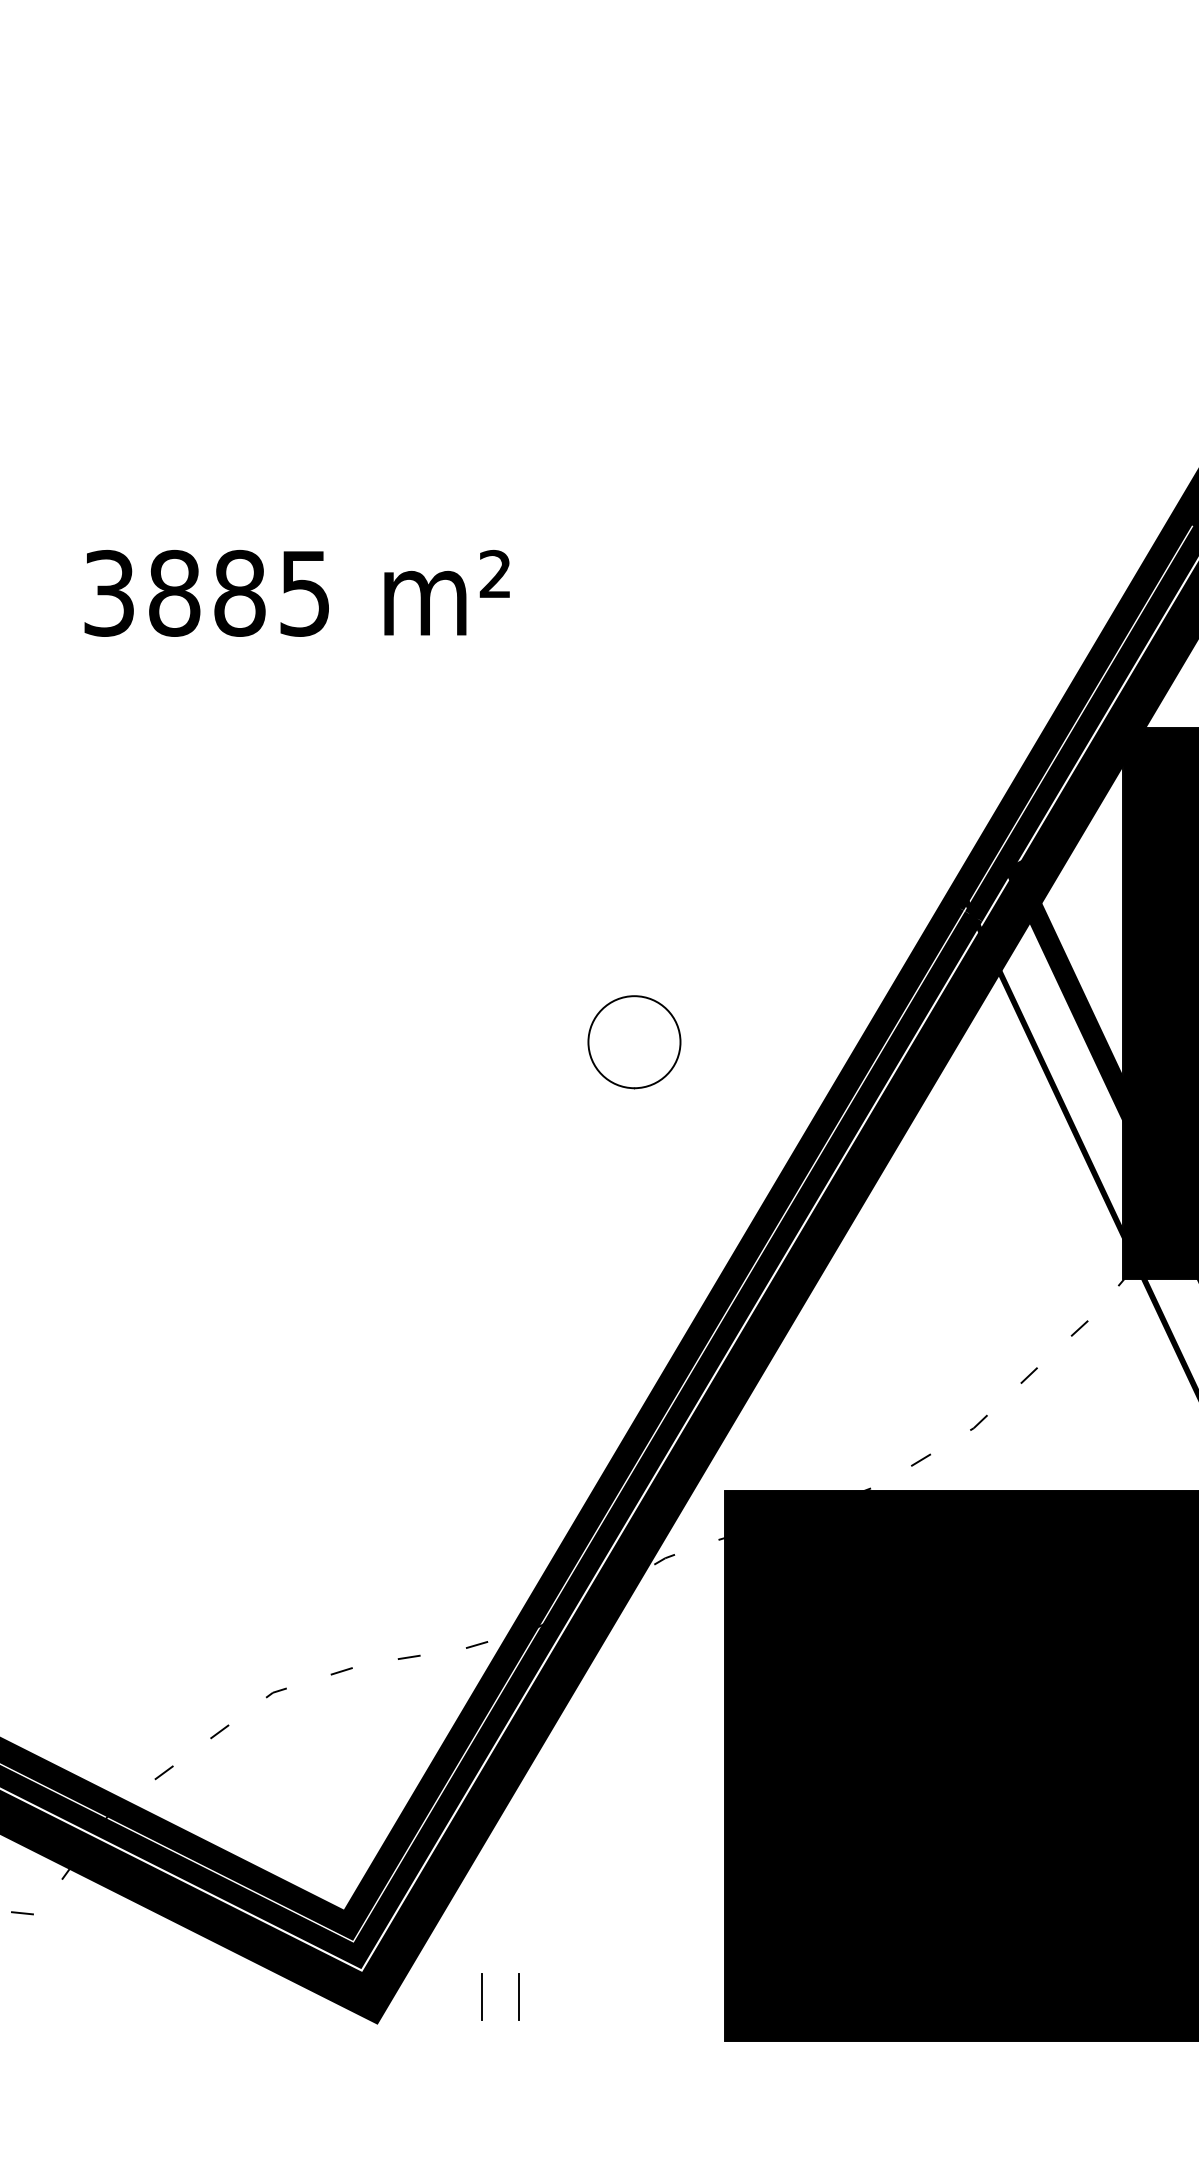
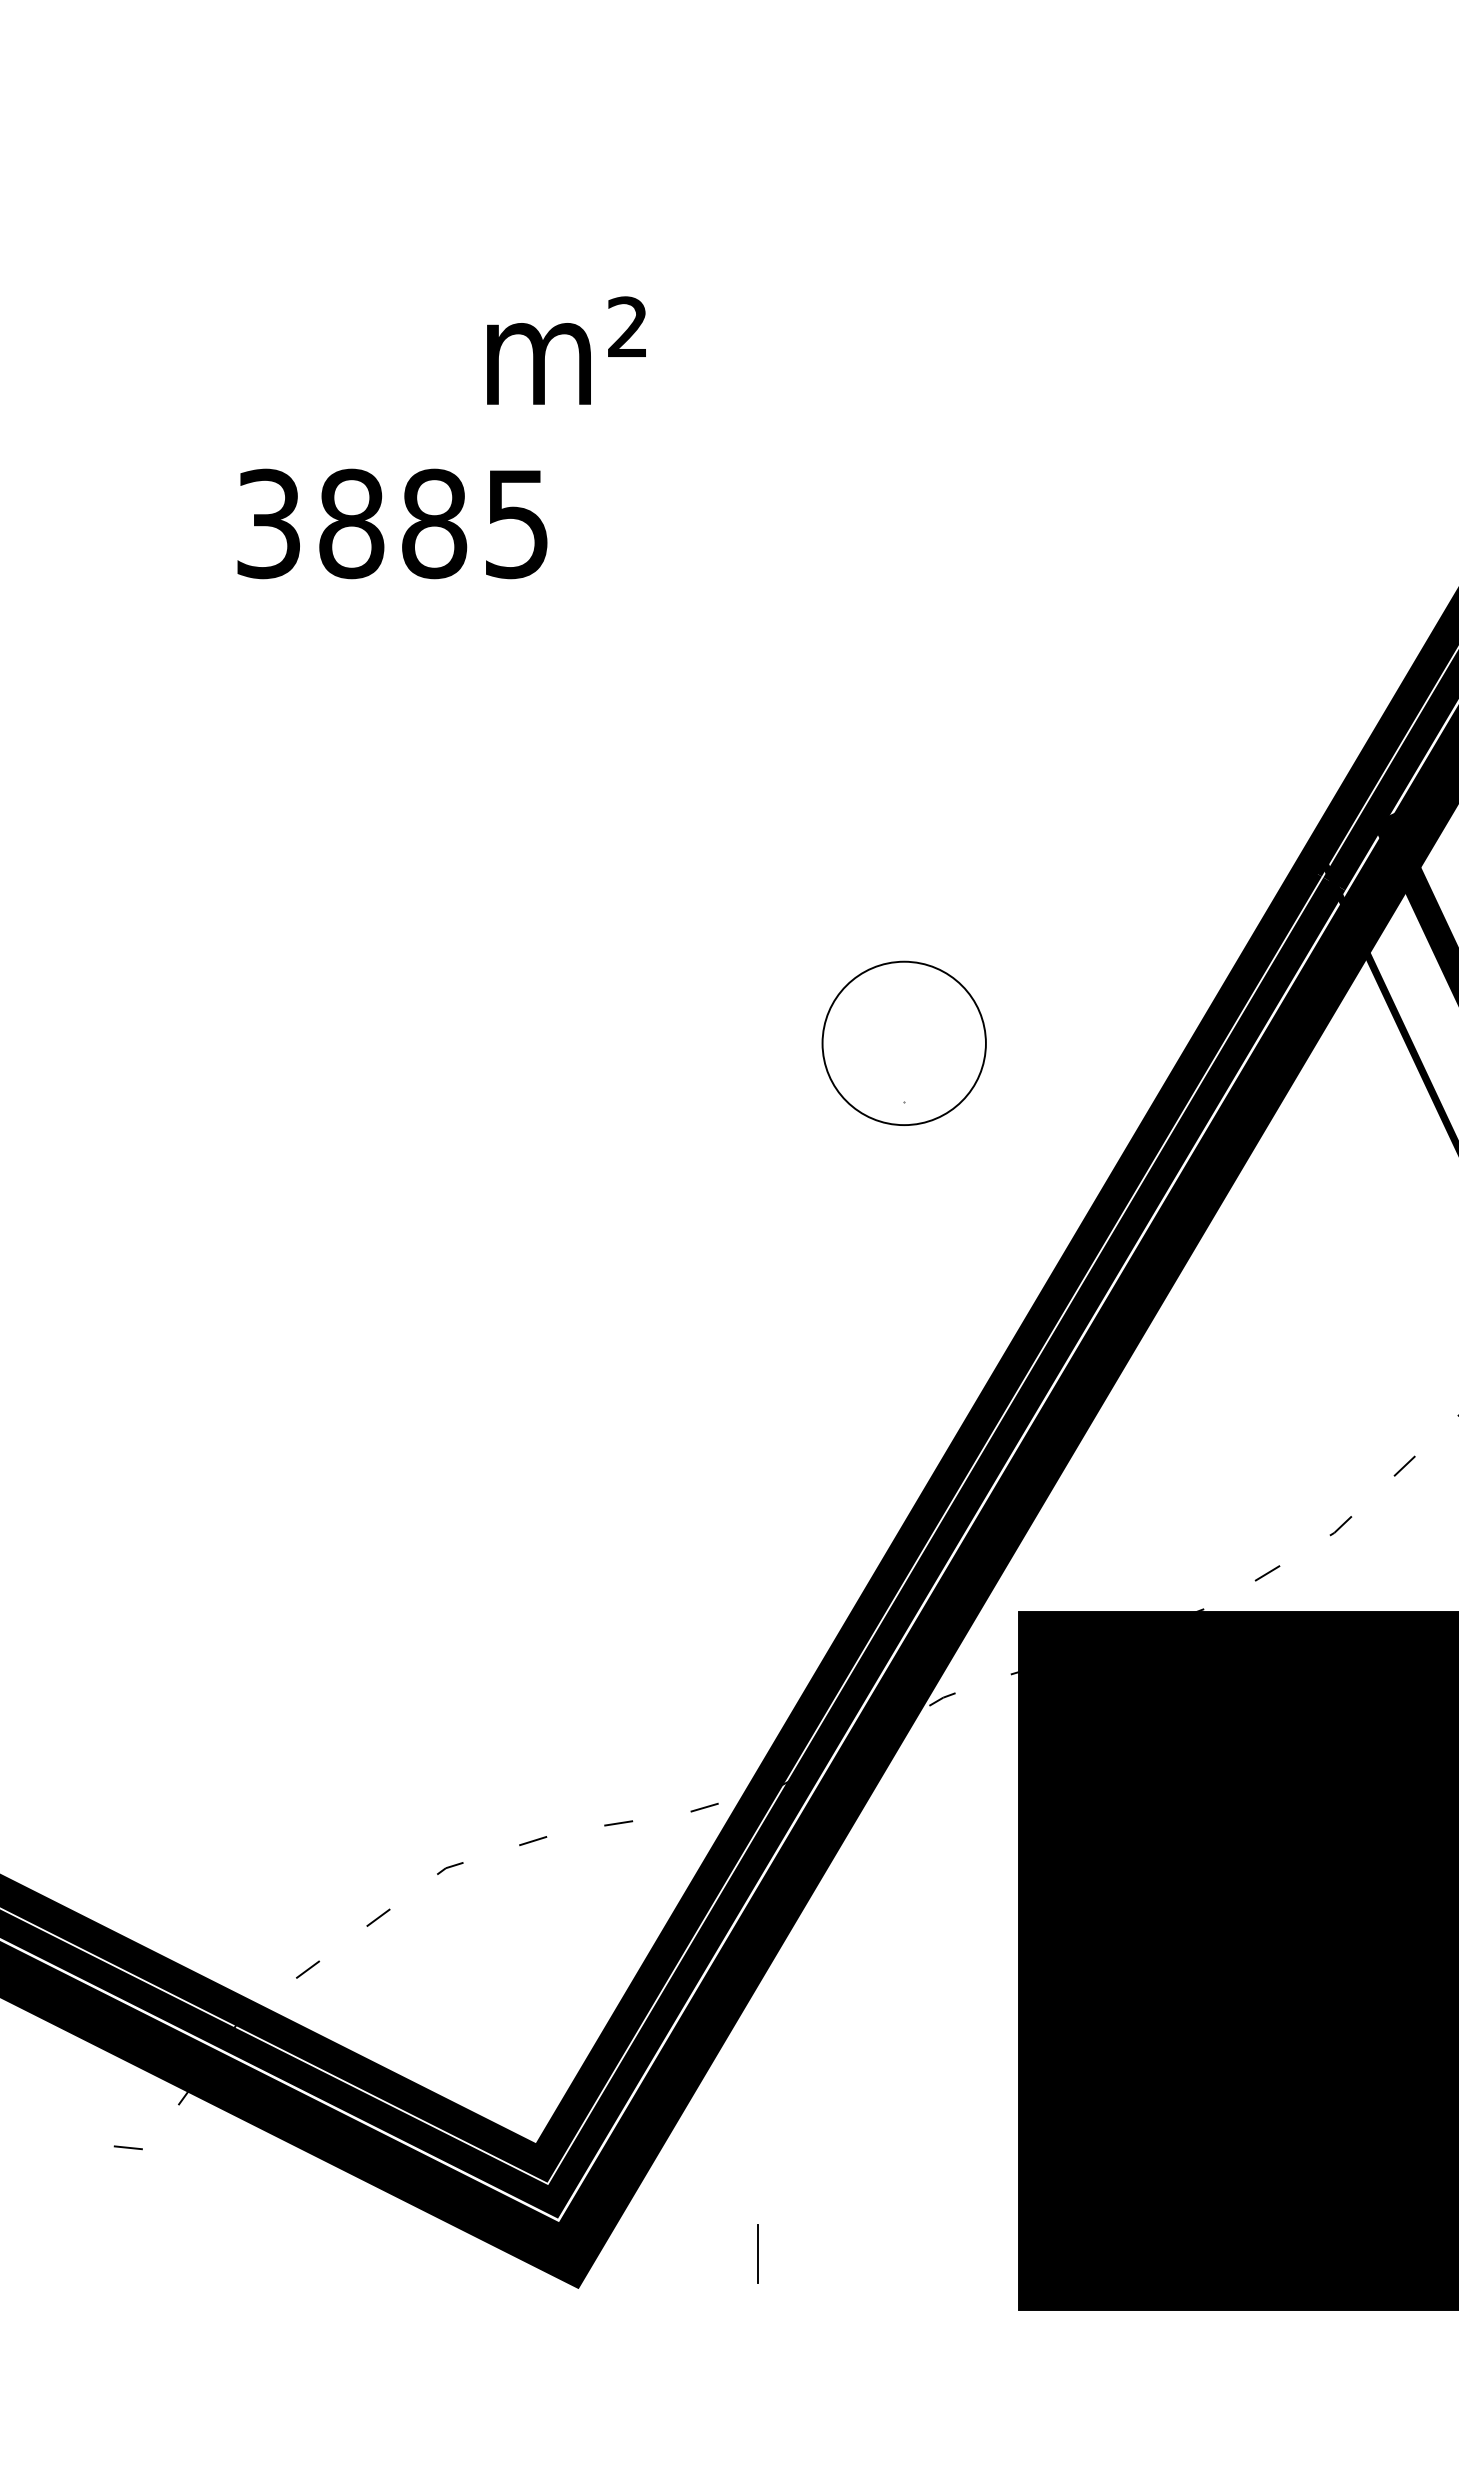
text: (446, 592) -> (565, 350), moved
text: (206, 593) -> (392, 524), moved
circle: (634, 1042) -> (904, 1043), size x1.4
line: (482, 1997) -> (711, 2254), removed

